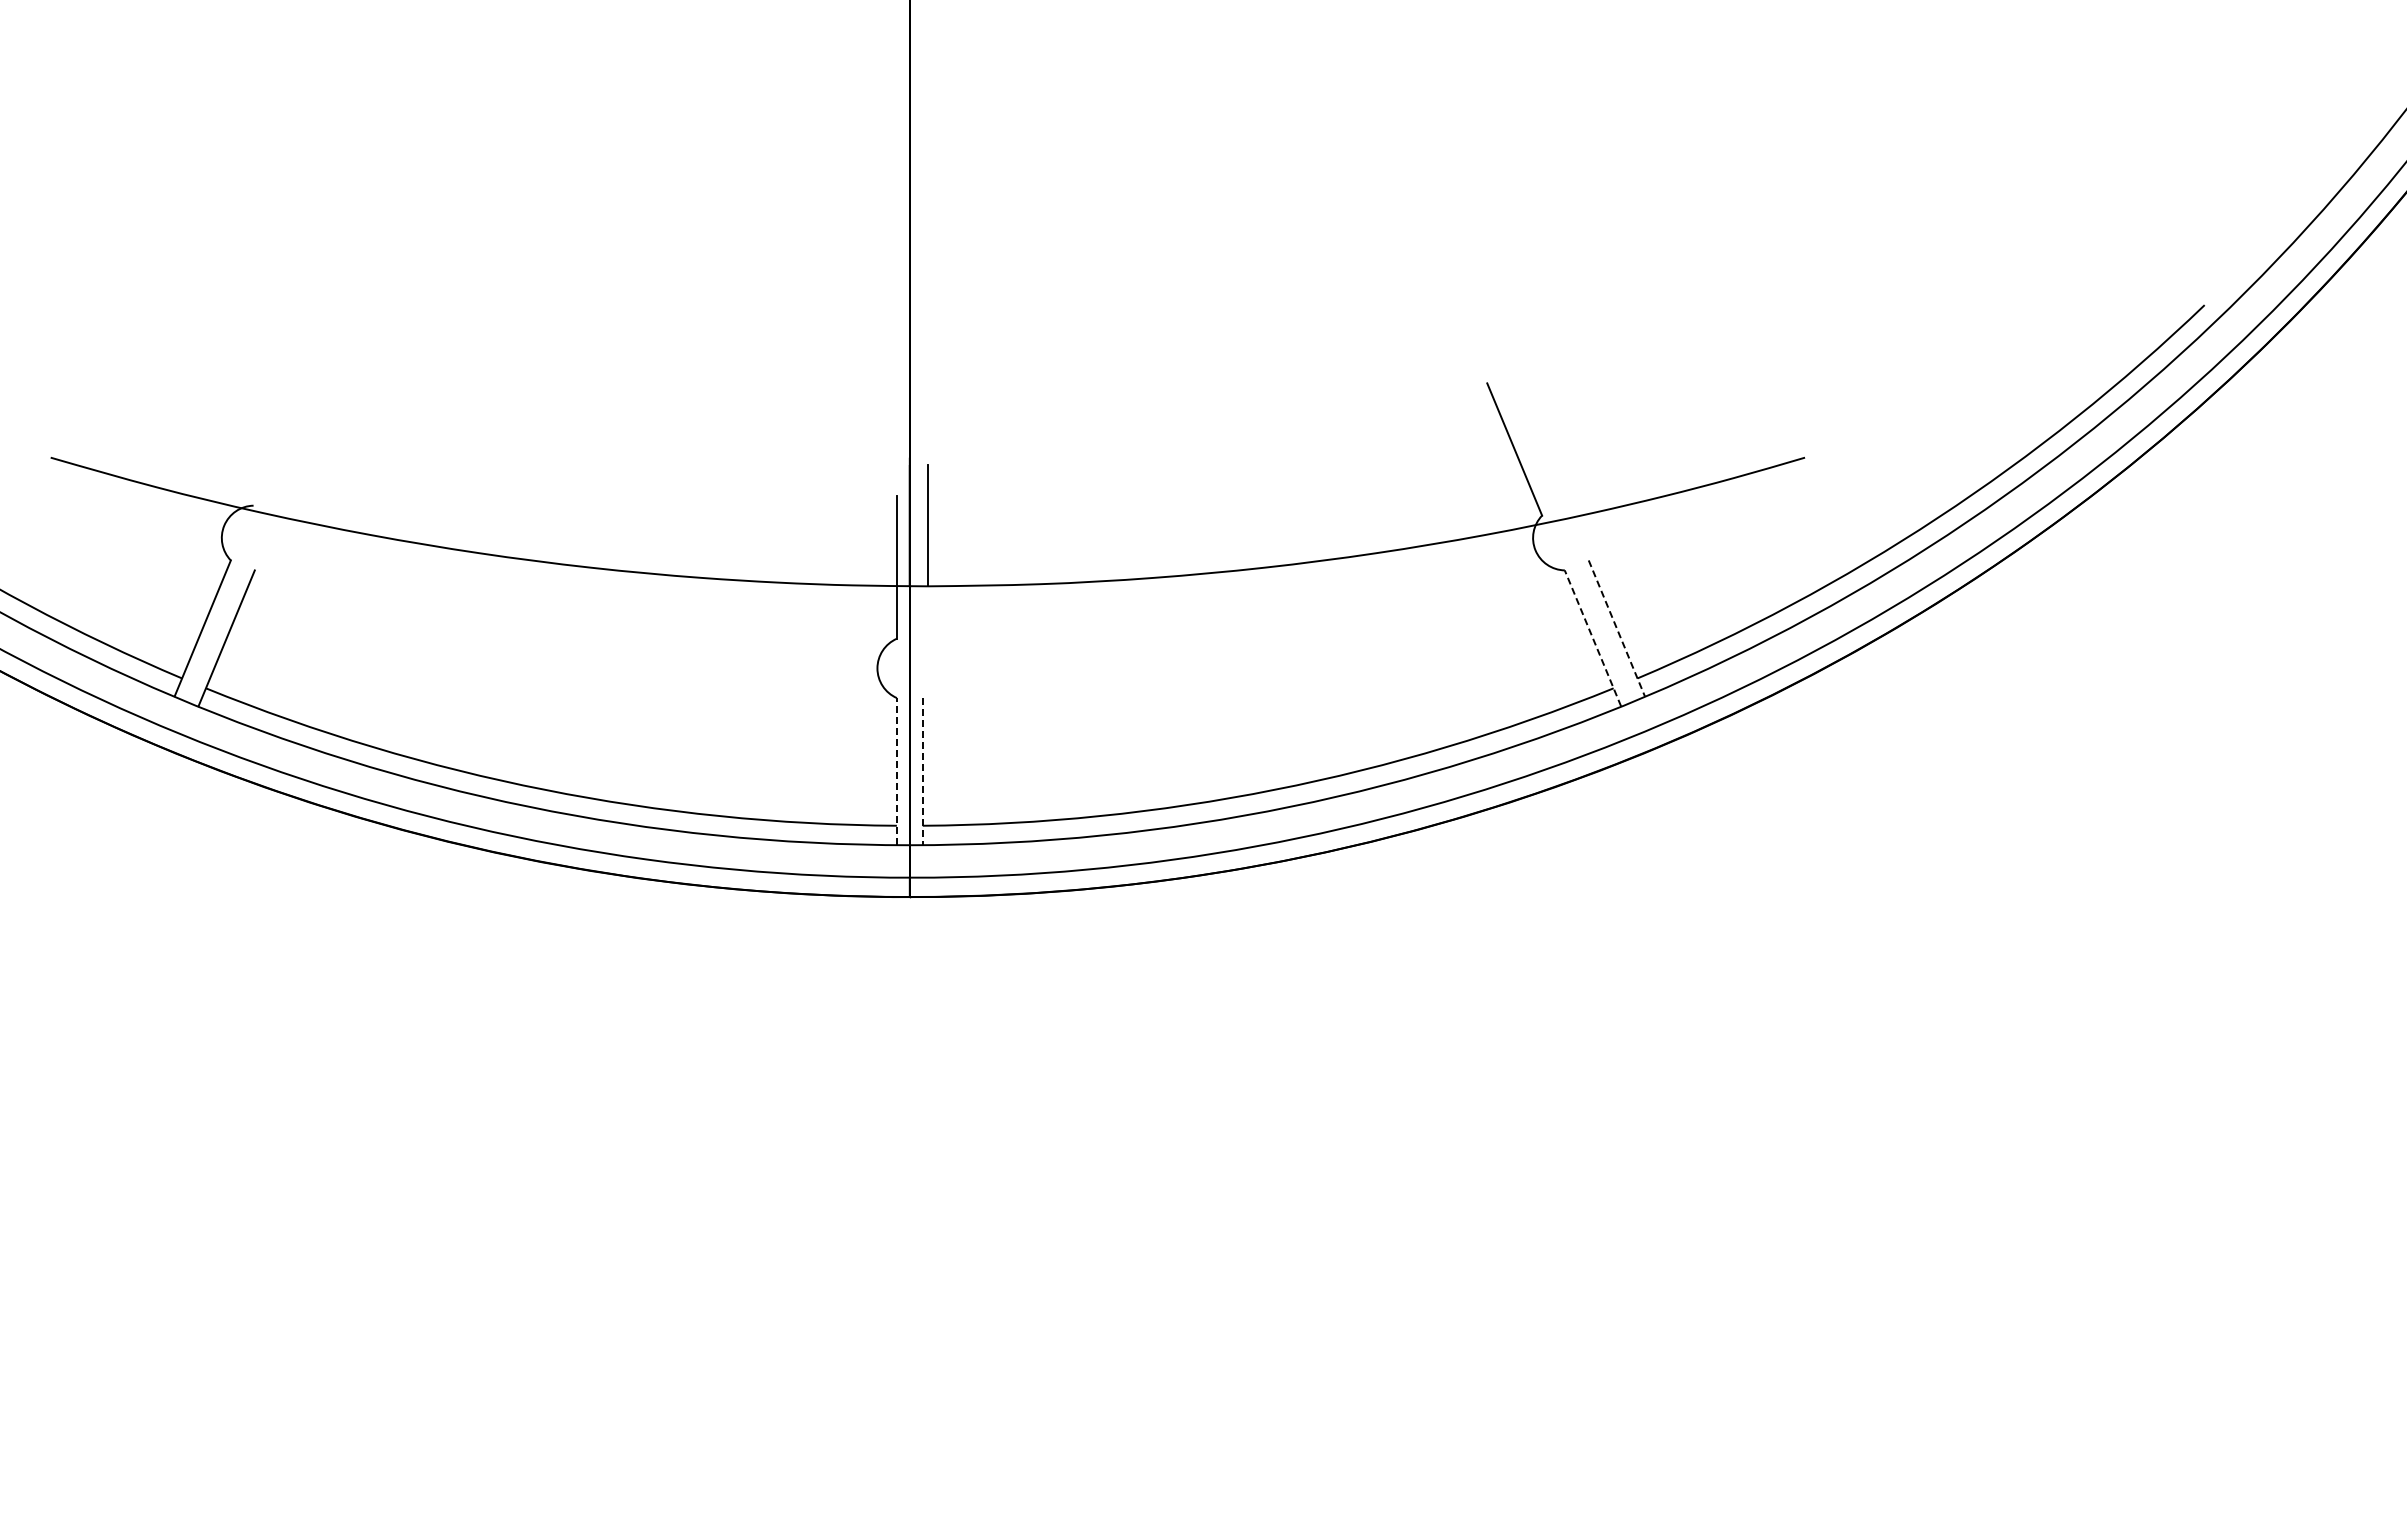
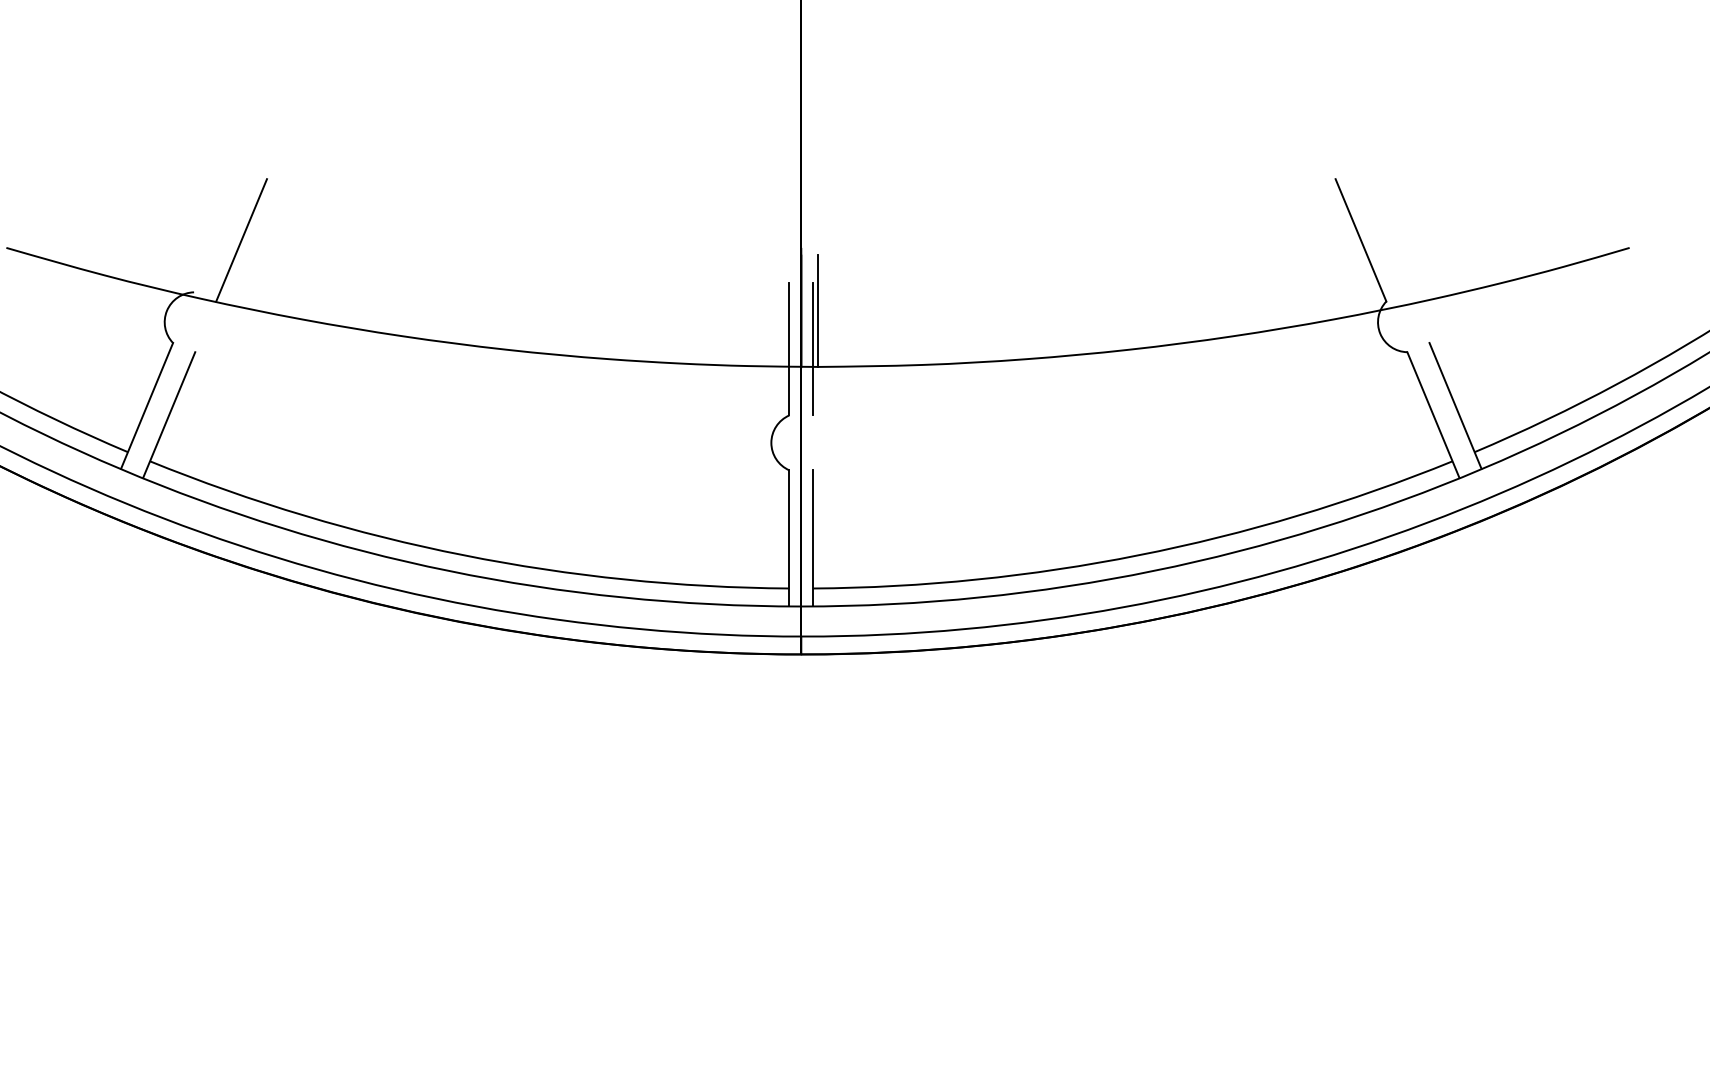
line: (304, 449) -> (241, 240), added
line: (922, 566) -> (813, 348), added
line: (1616, 628) -> (1455, 405), dashed -> solid
line: (1592, 638) -> (1432, 415), dashed -> solid
line: (896, 771) -> (788, 538), dashed -> solid
line: (922, 771) -> (813, 538), dashed -> solid

